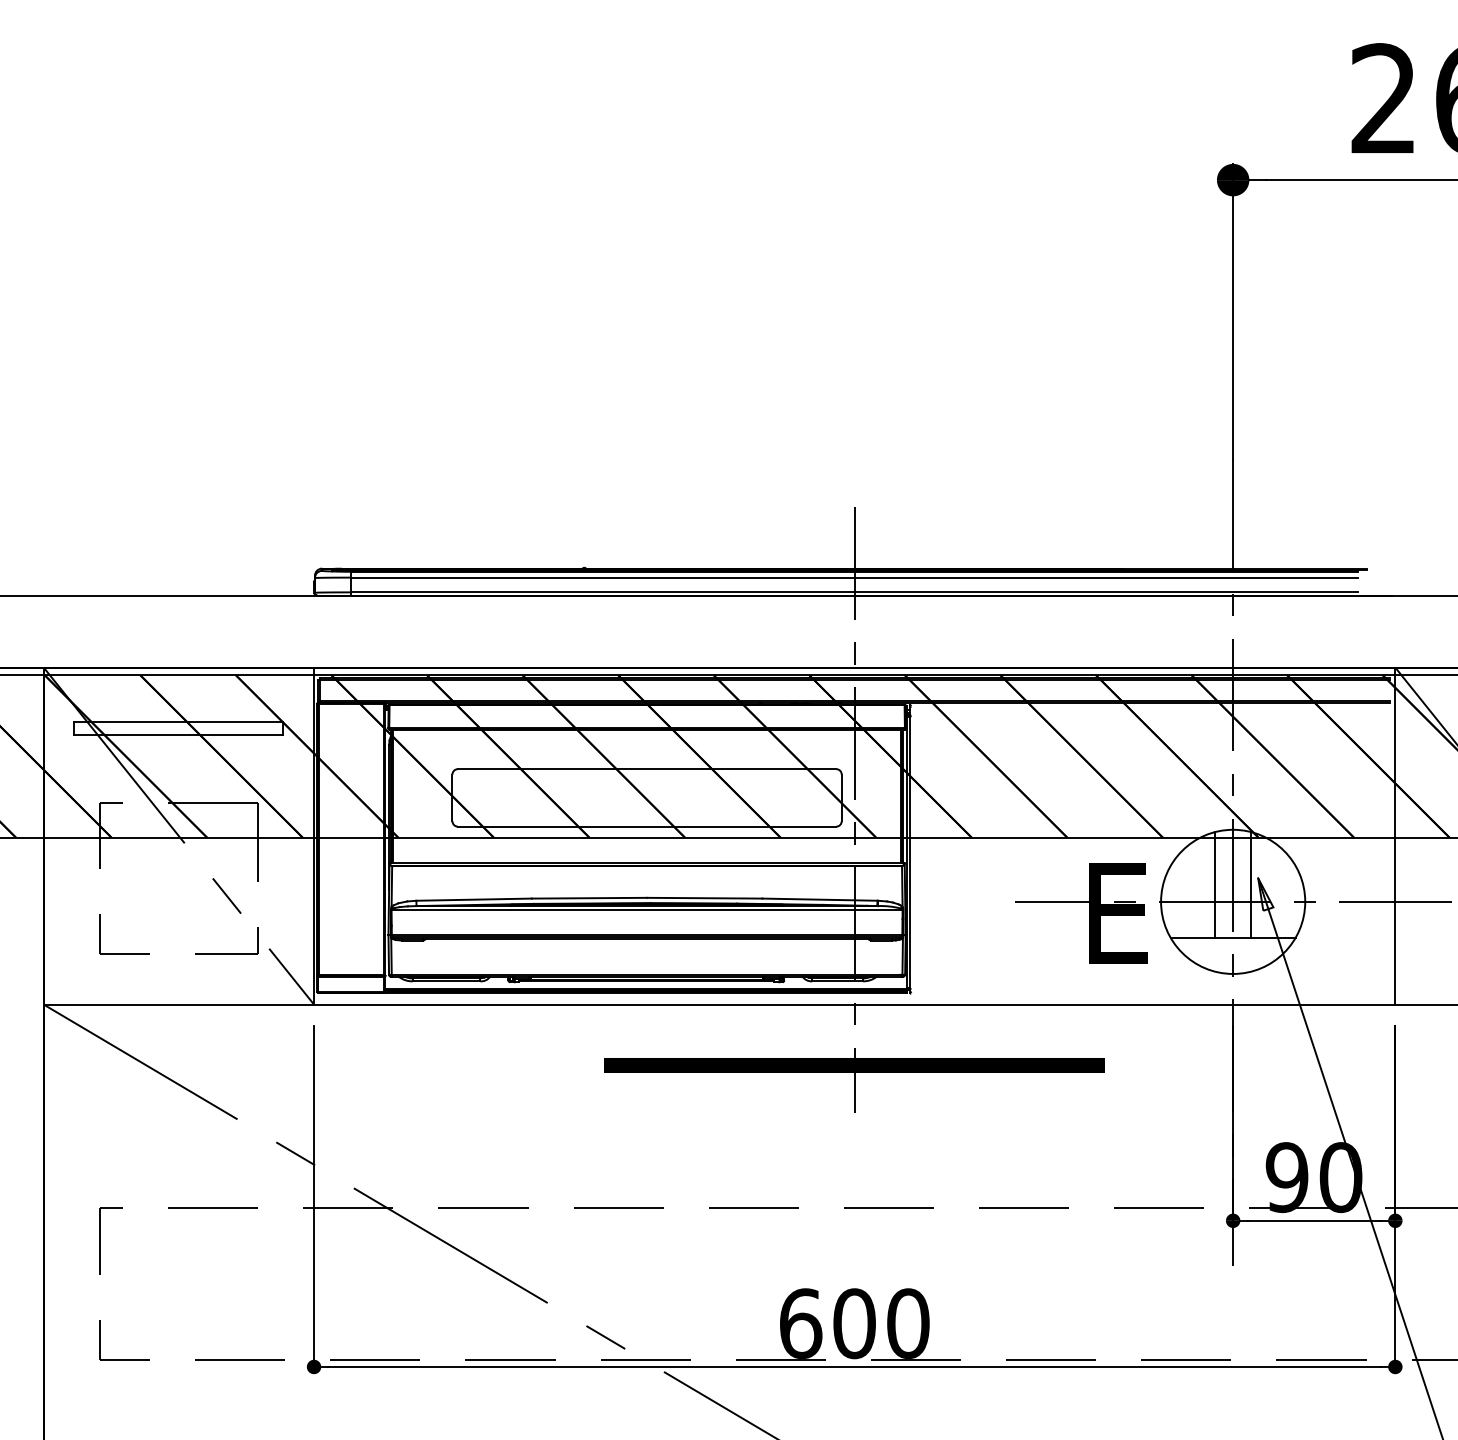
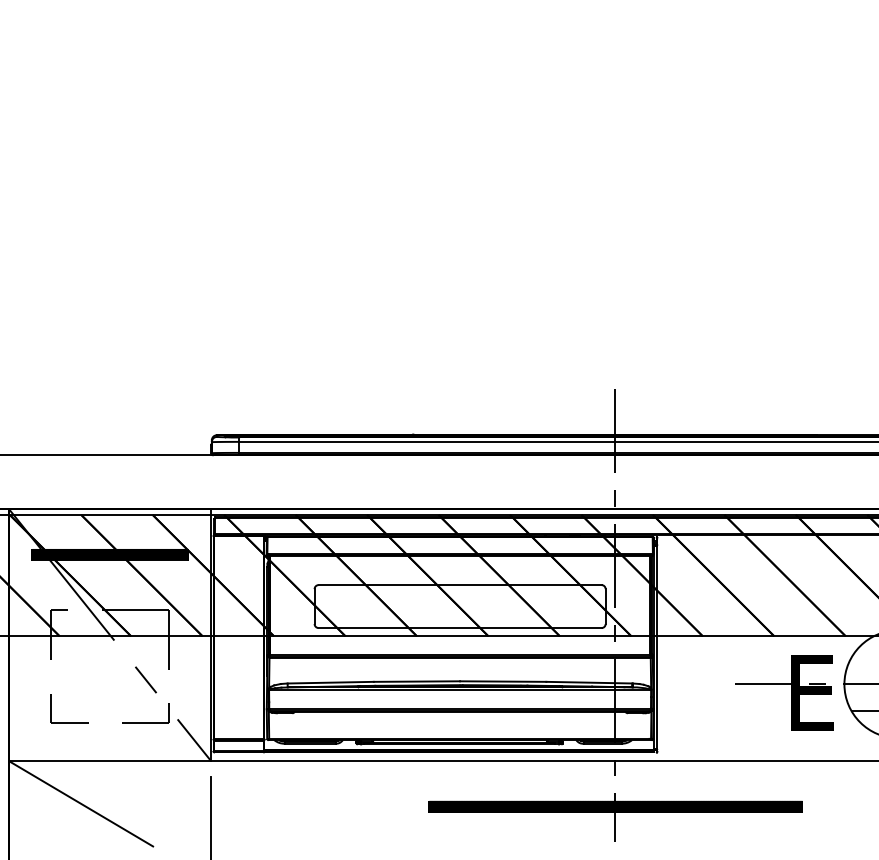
hatch: (178, 728) -> (109, 554), added

